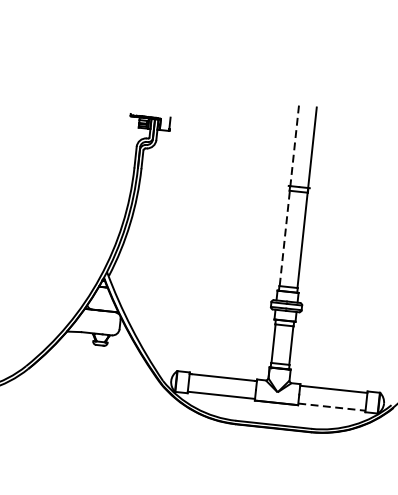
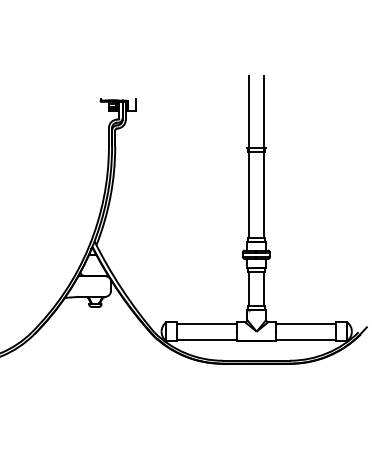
line: (289, 195) -> (248, 156), dashed -> solid
line: (332, 407) -> (306, 339), dashed -> solid

